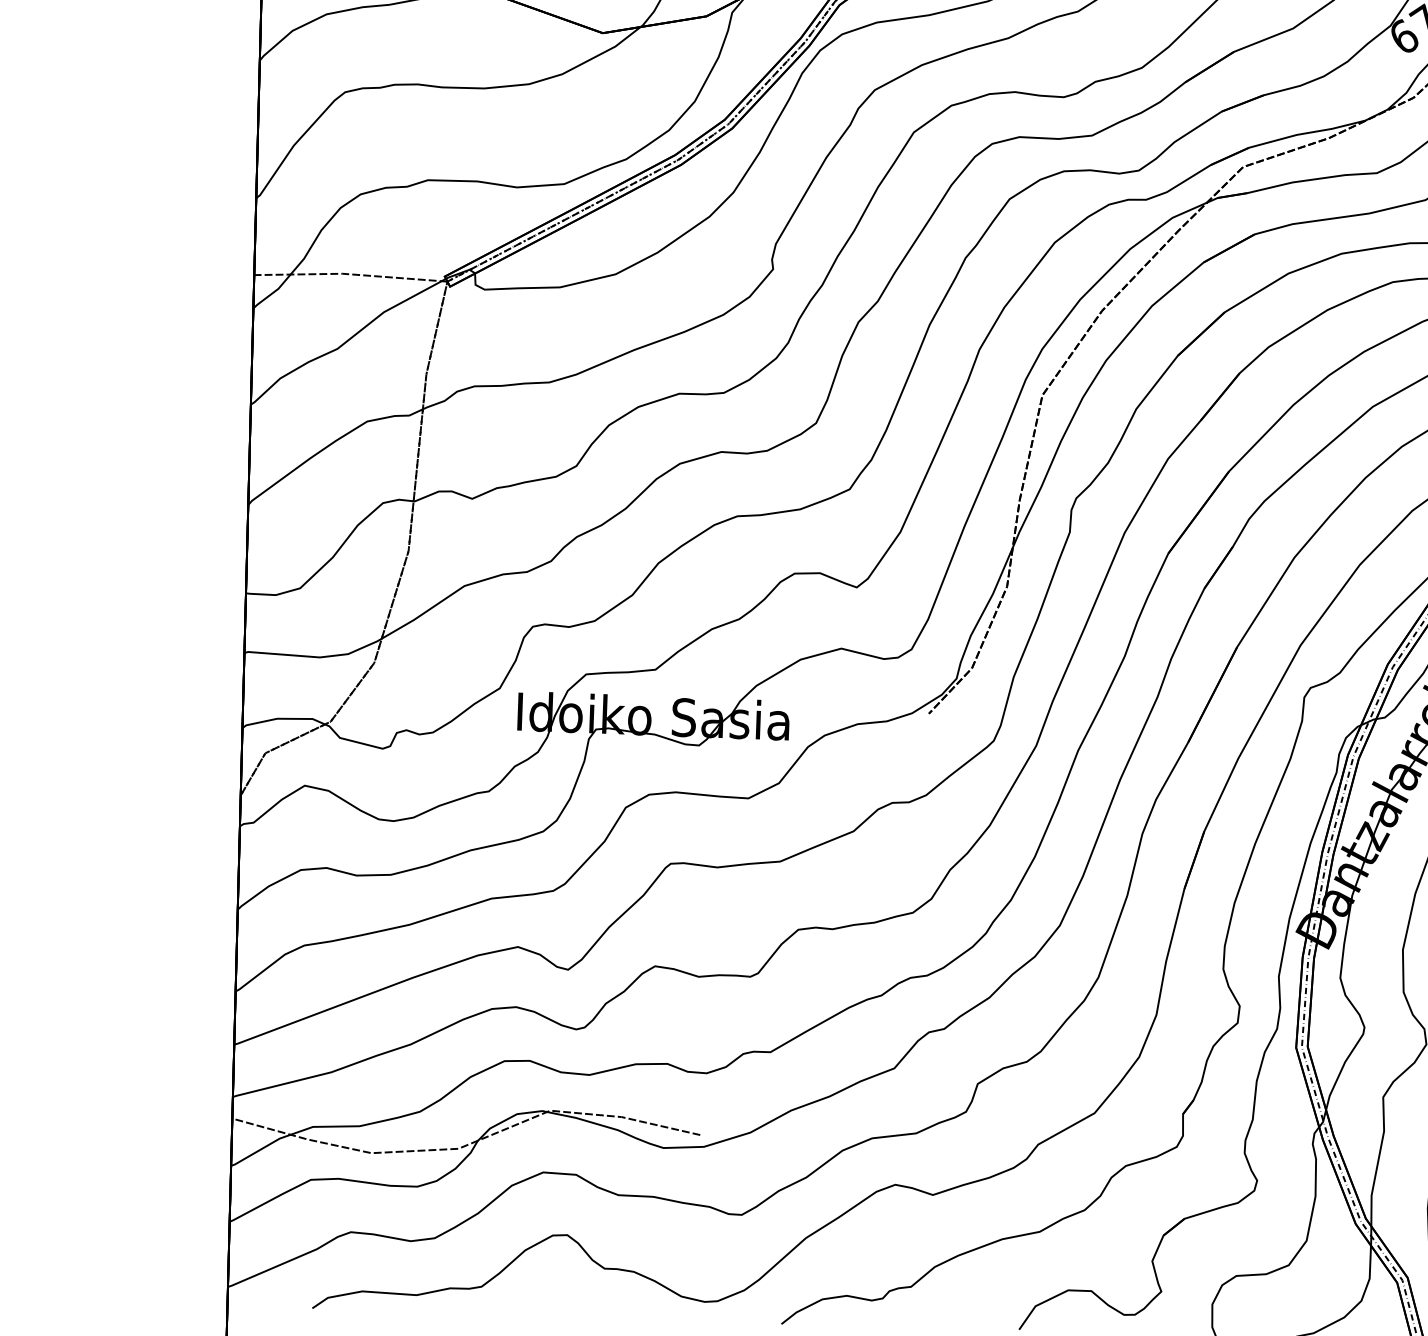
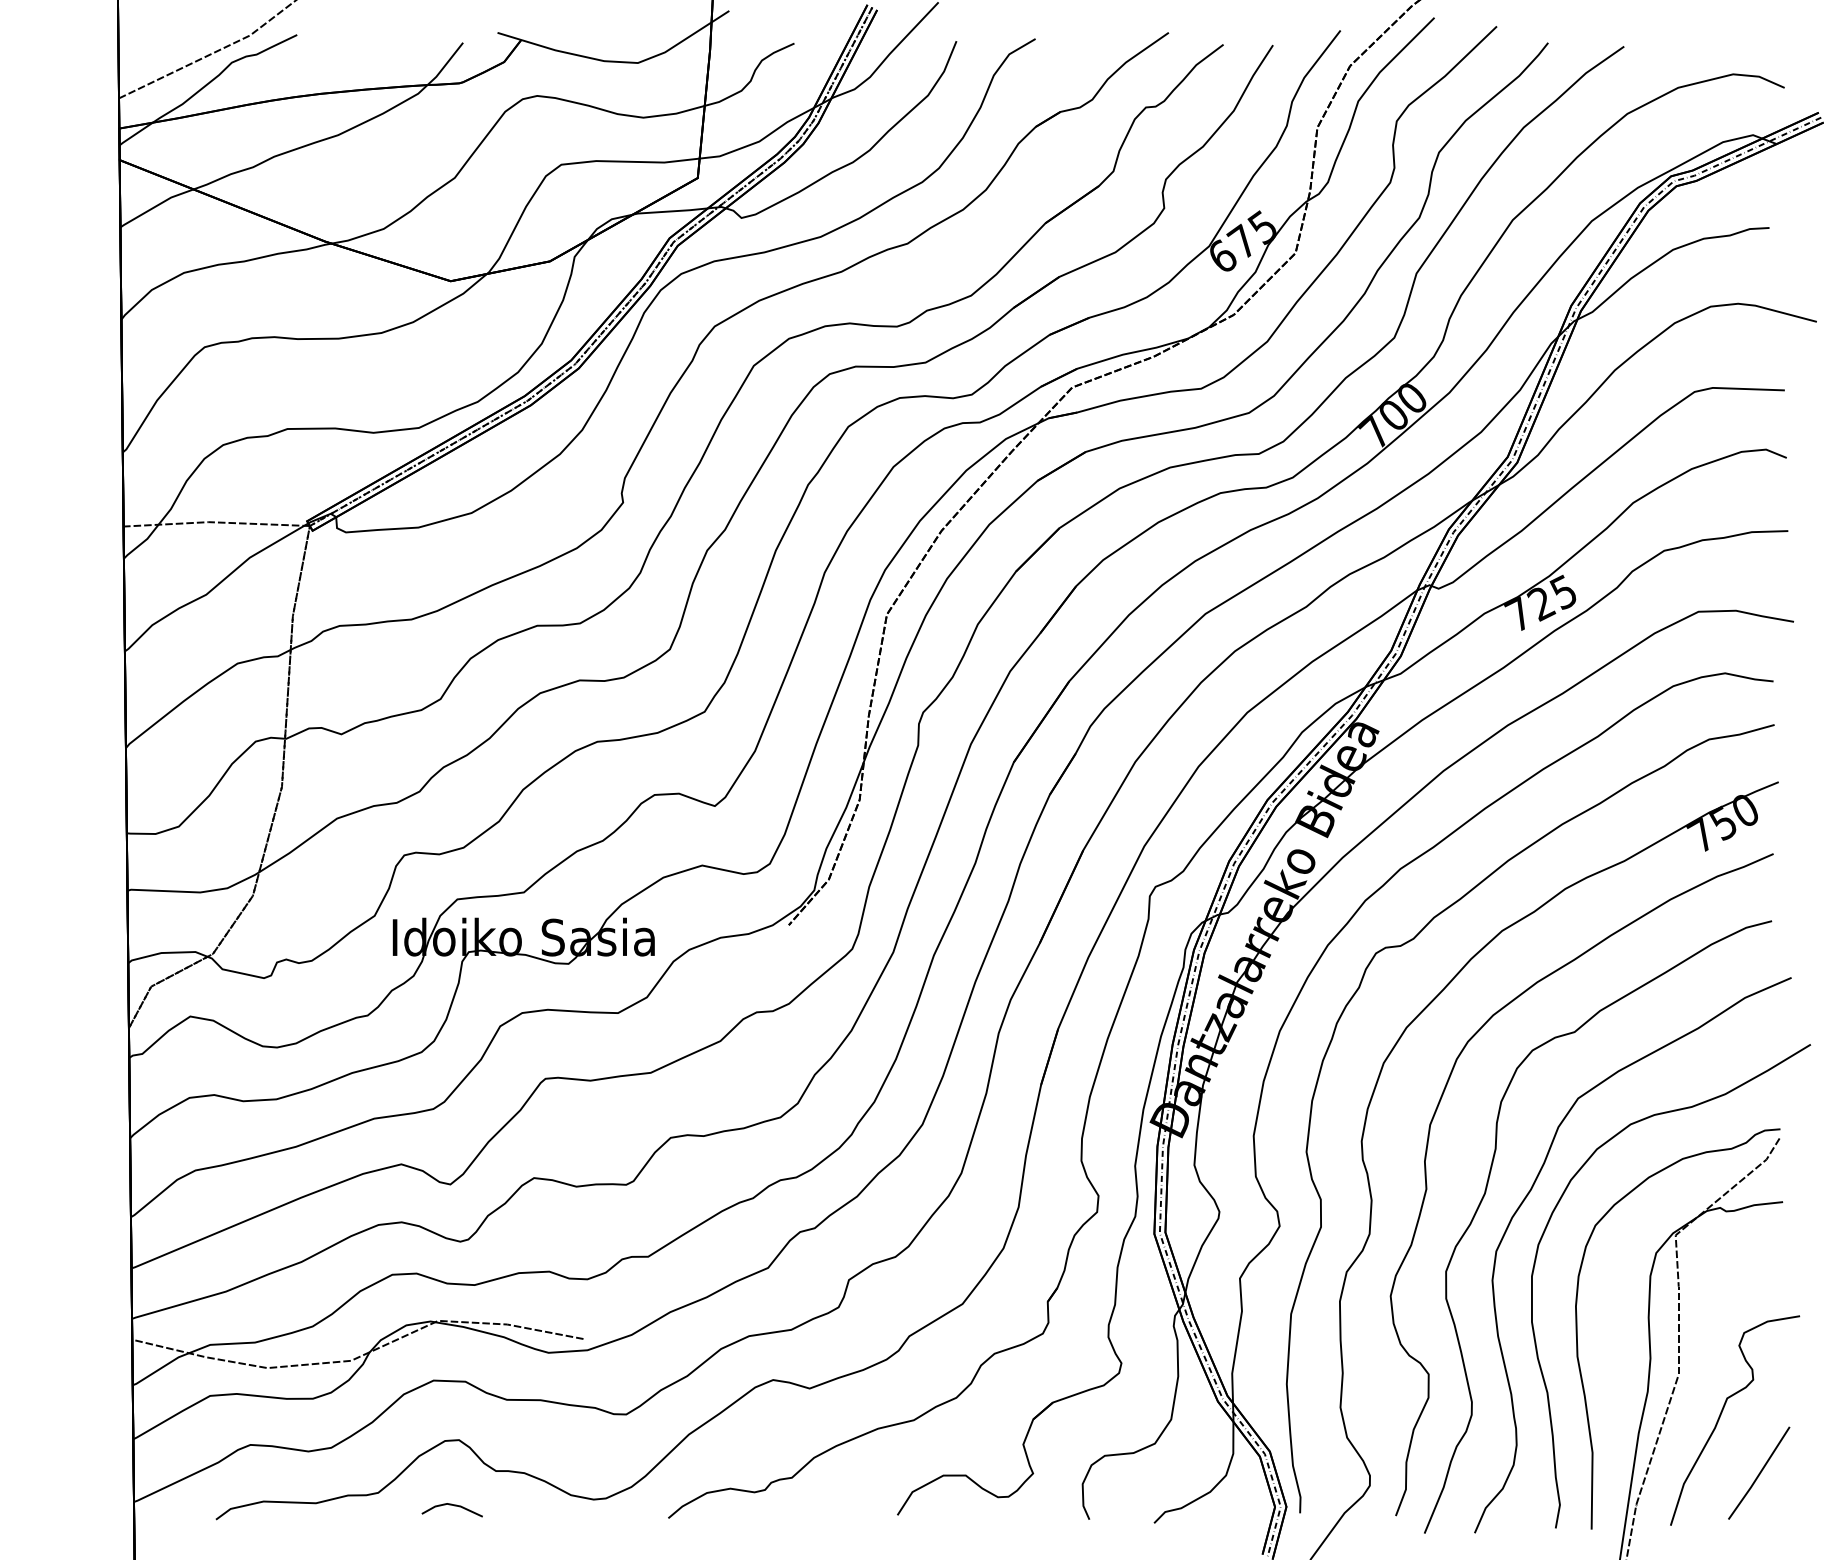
line: (557, 1302) -> (451, 1505), added

